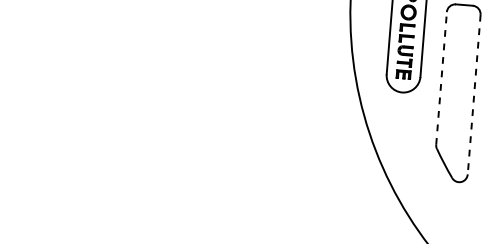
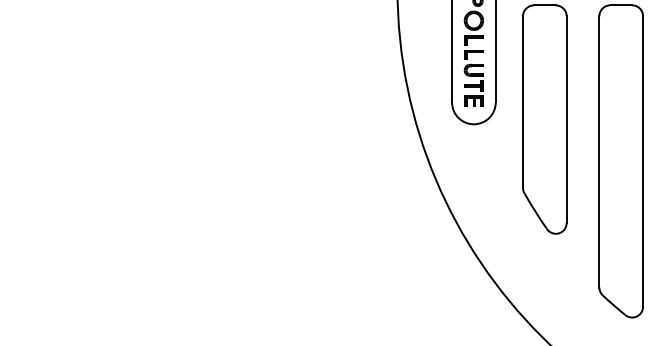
line: (441, 78) -> (523, 102), dashed -> solid
line: (473, 95) -> (566, 120), dashed -> solid

